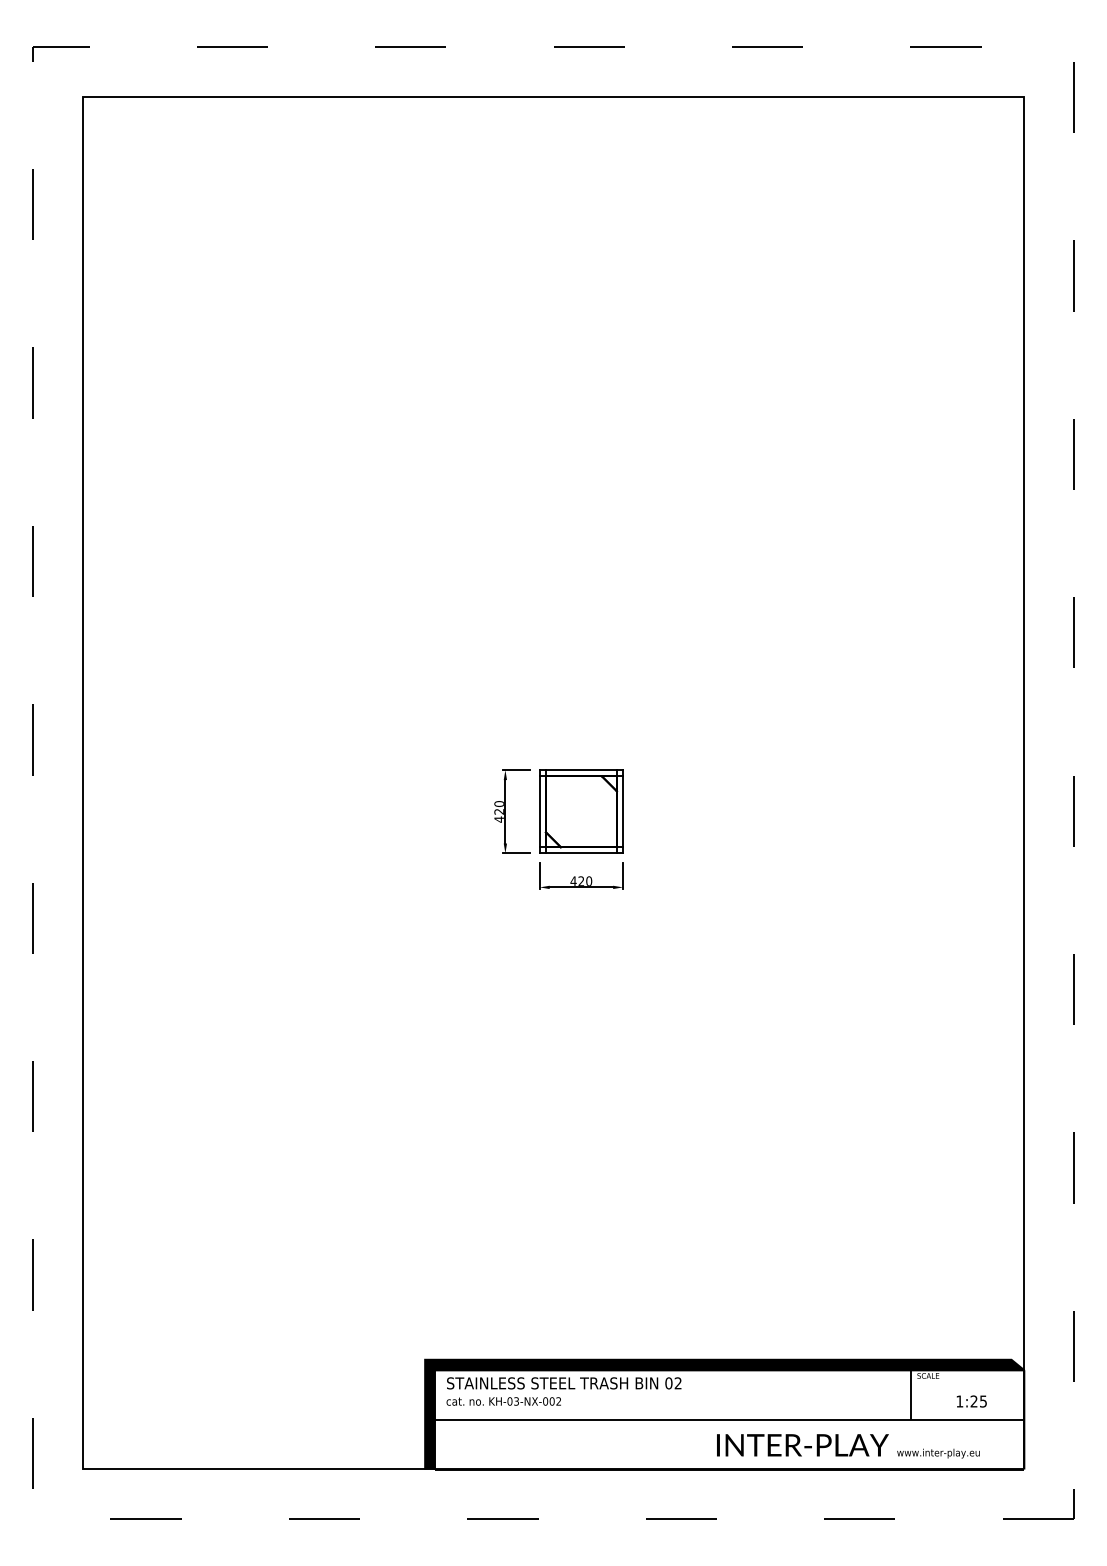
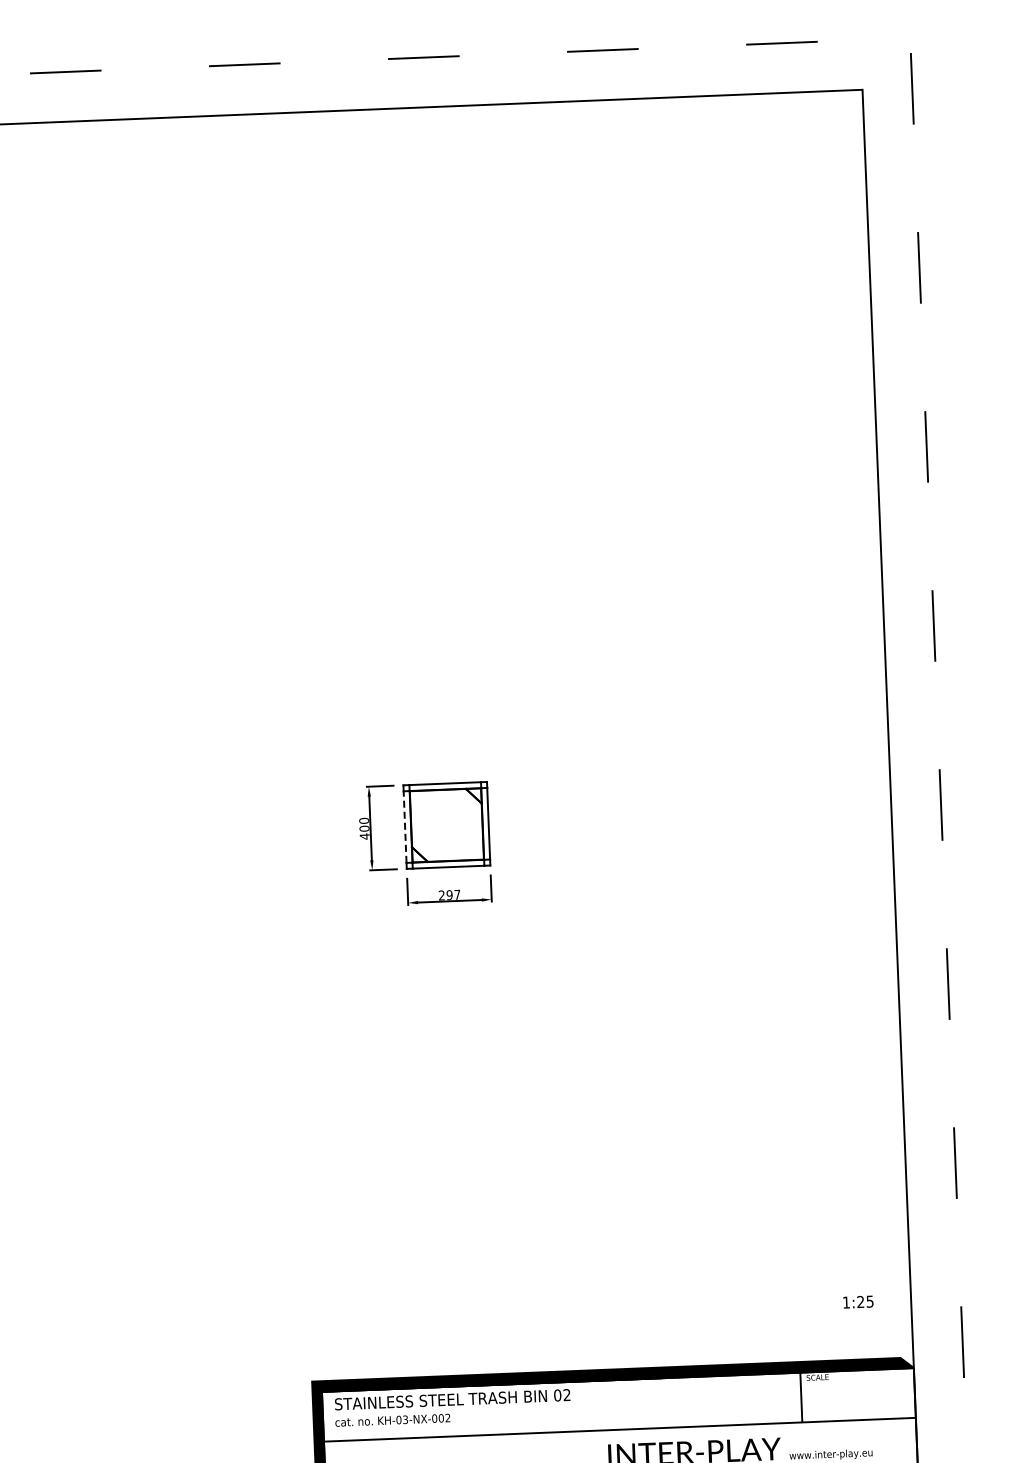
text: (498, 811) -> (363, 828), 420 -> 400
line: (539, 811) -> (404, 826), solid -> dashed
text: (581, 880) -> (449, 894), 420 -> 297
text: (971, 1401) -> (858, 1302), moved

